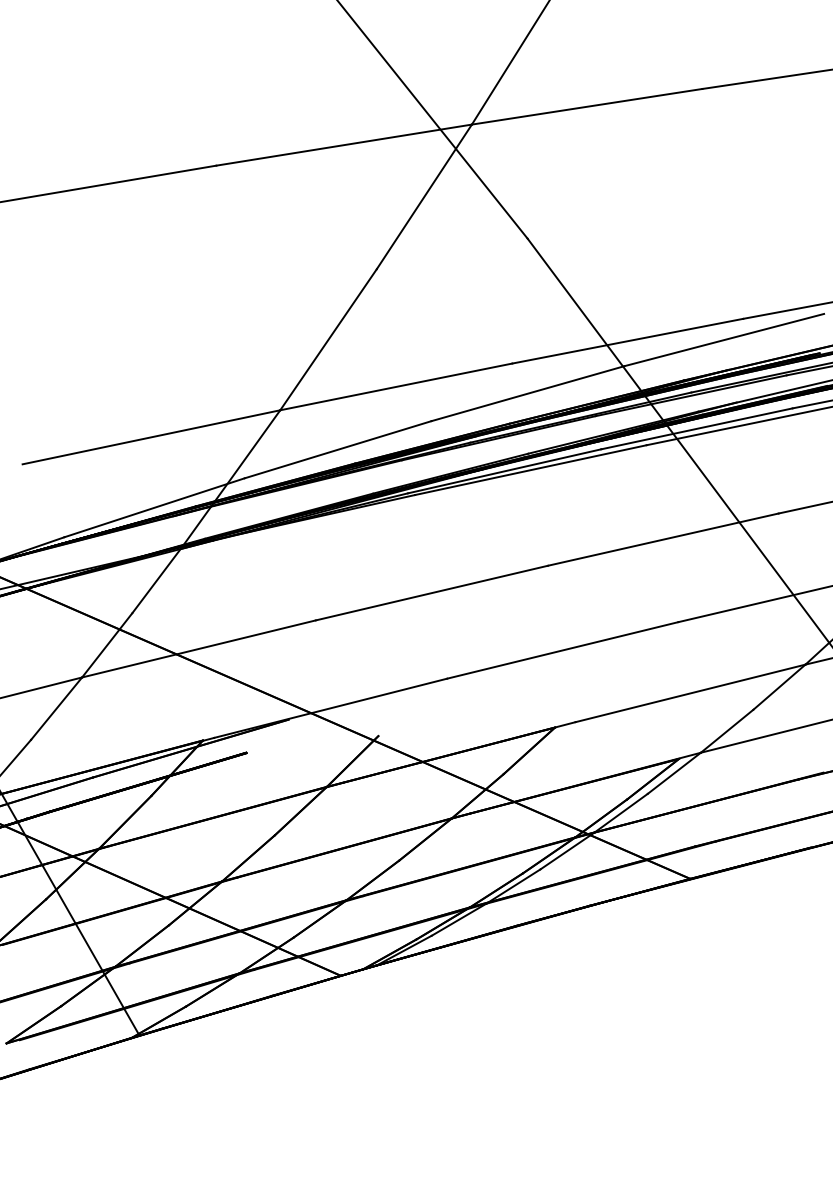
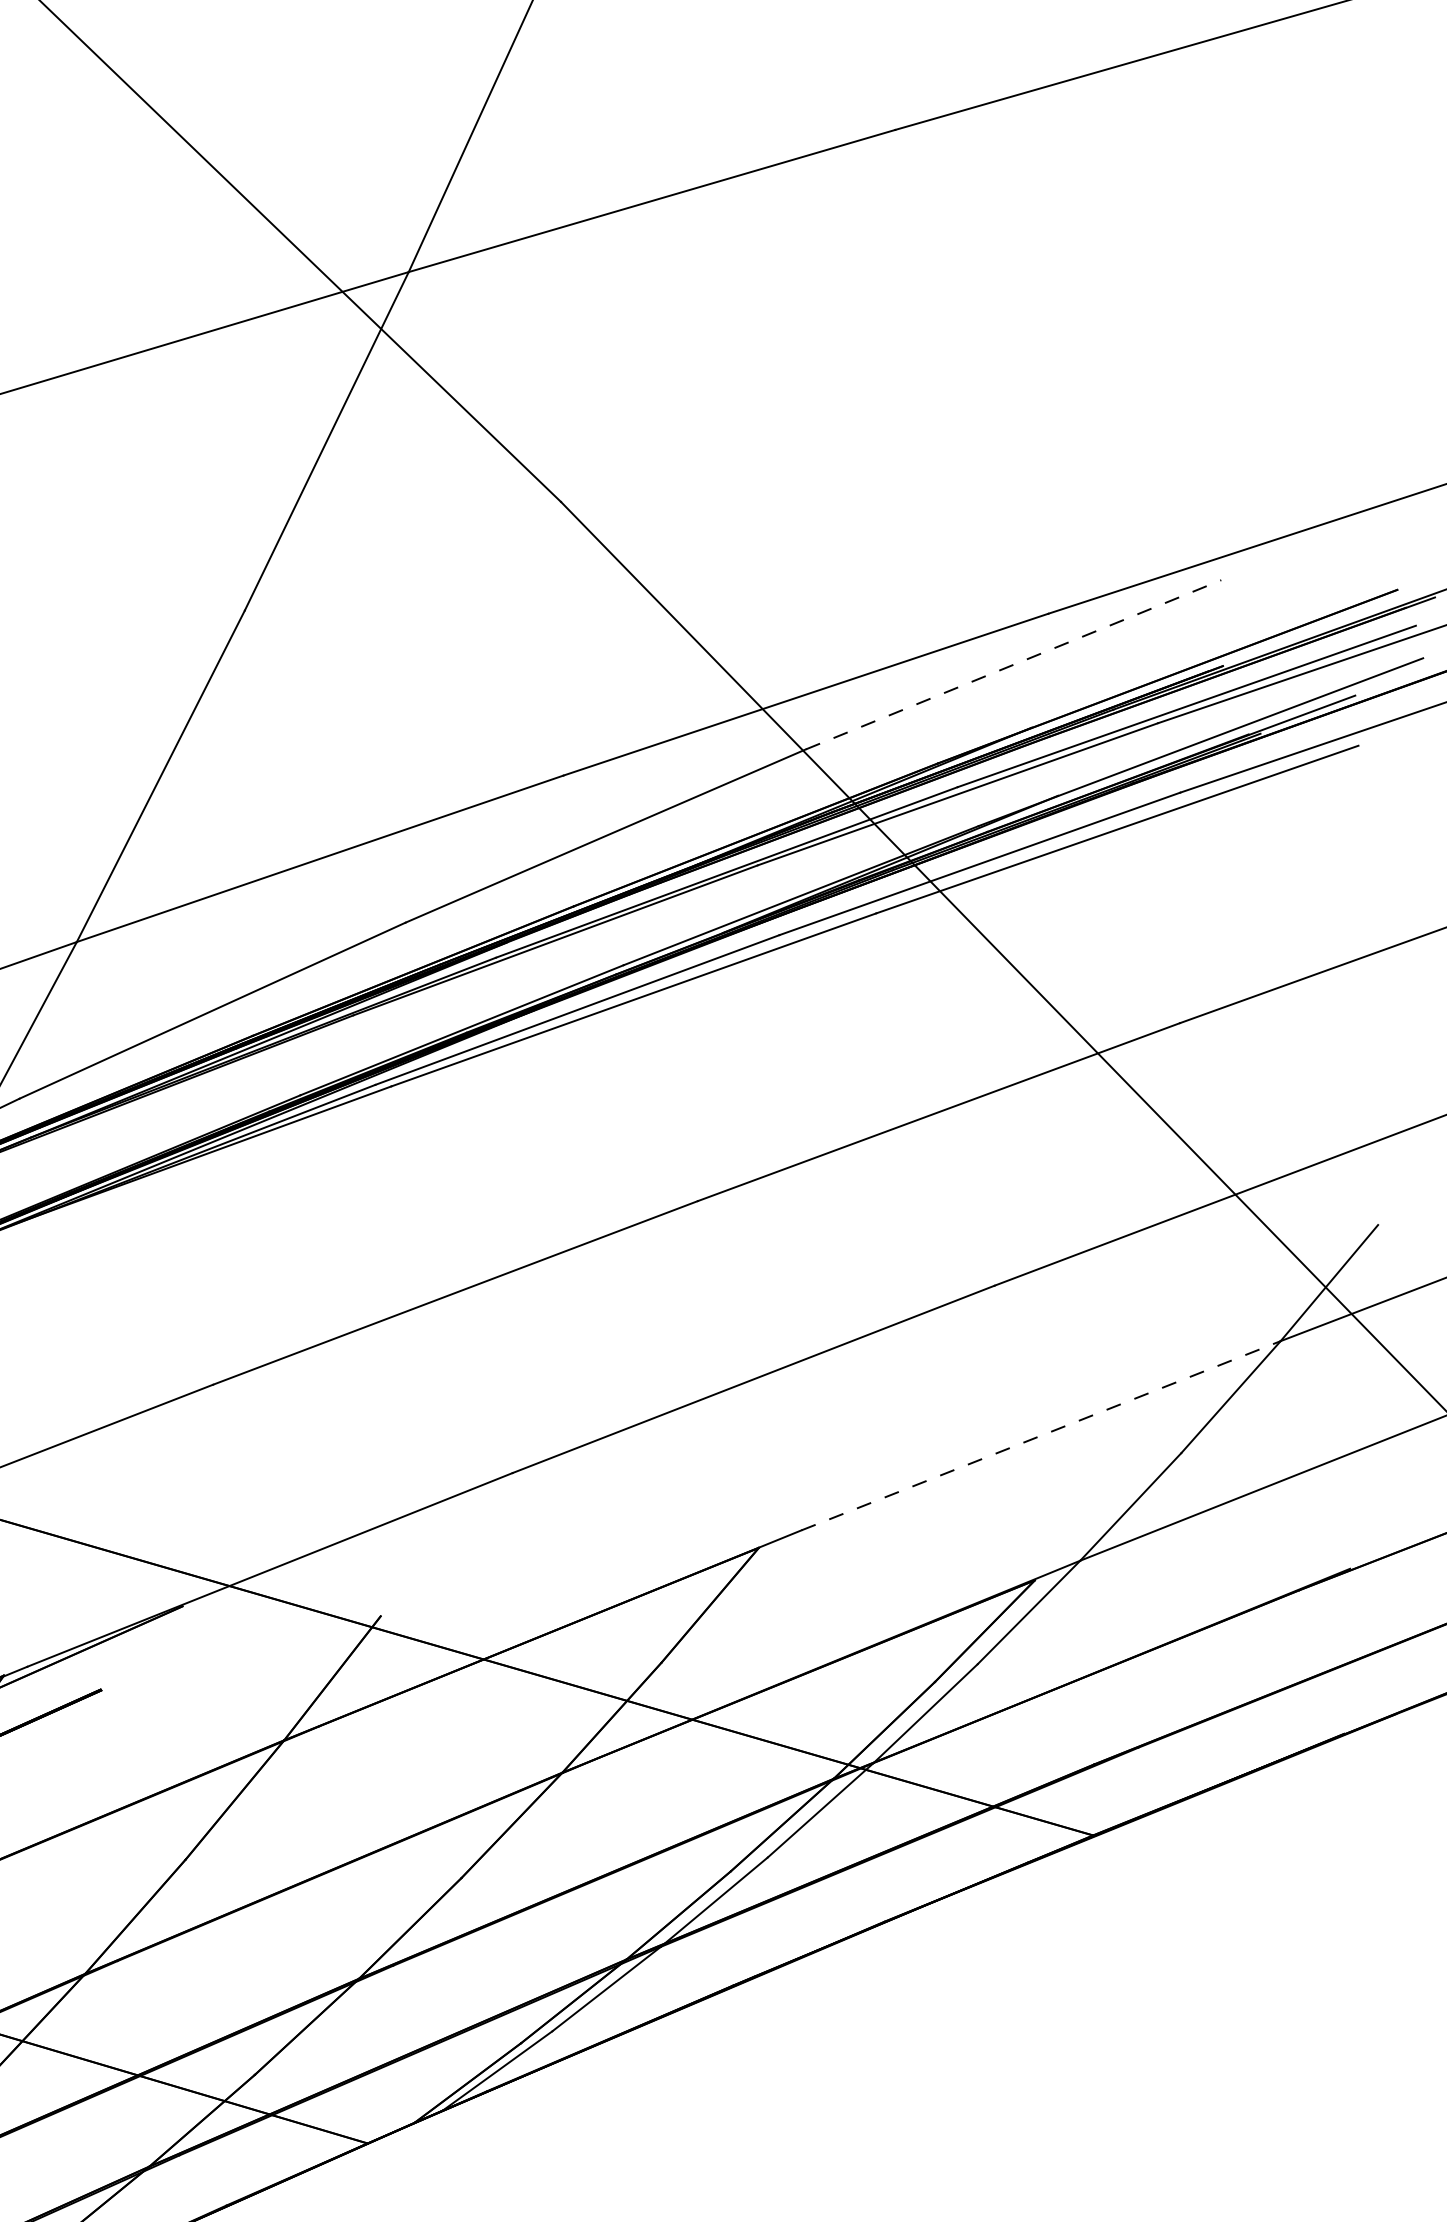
line: (724, 339) -> (1013, 663), solid -> dashed
line: (690, 693) -> (1041, 1435), solid -> dashed

